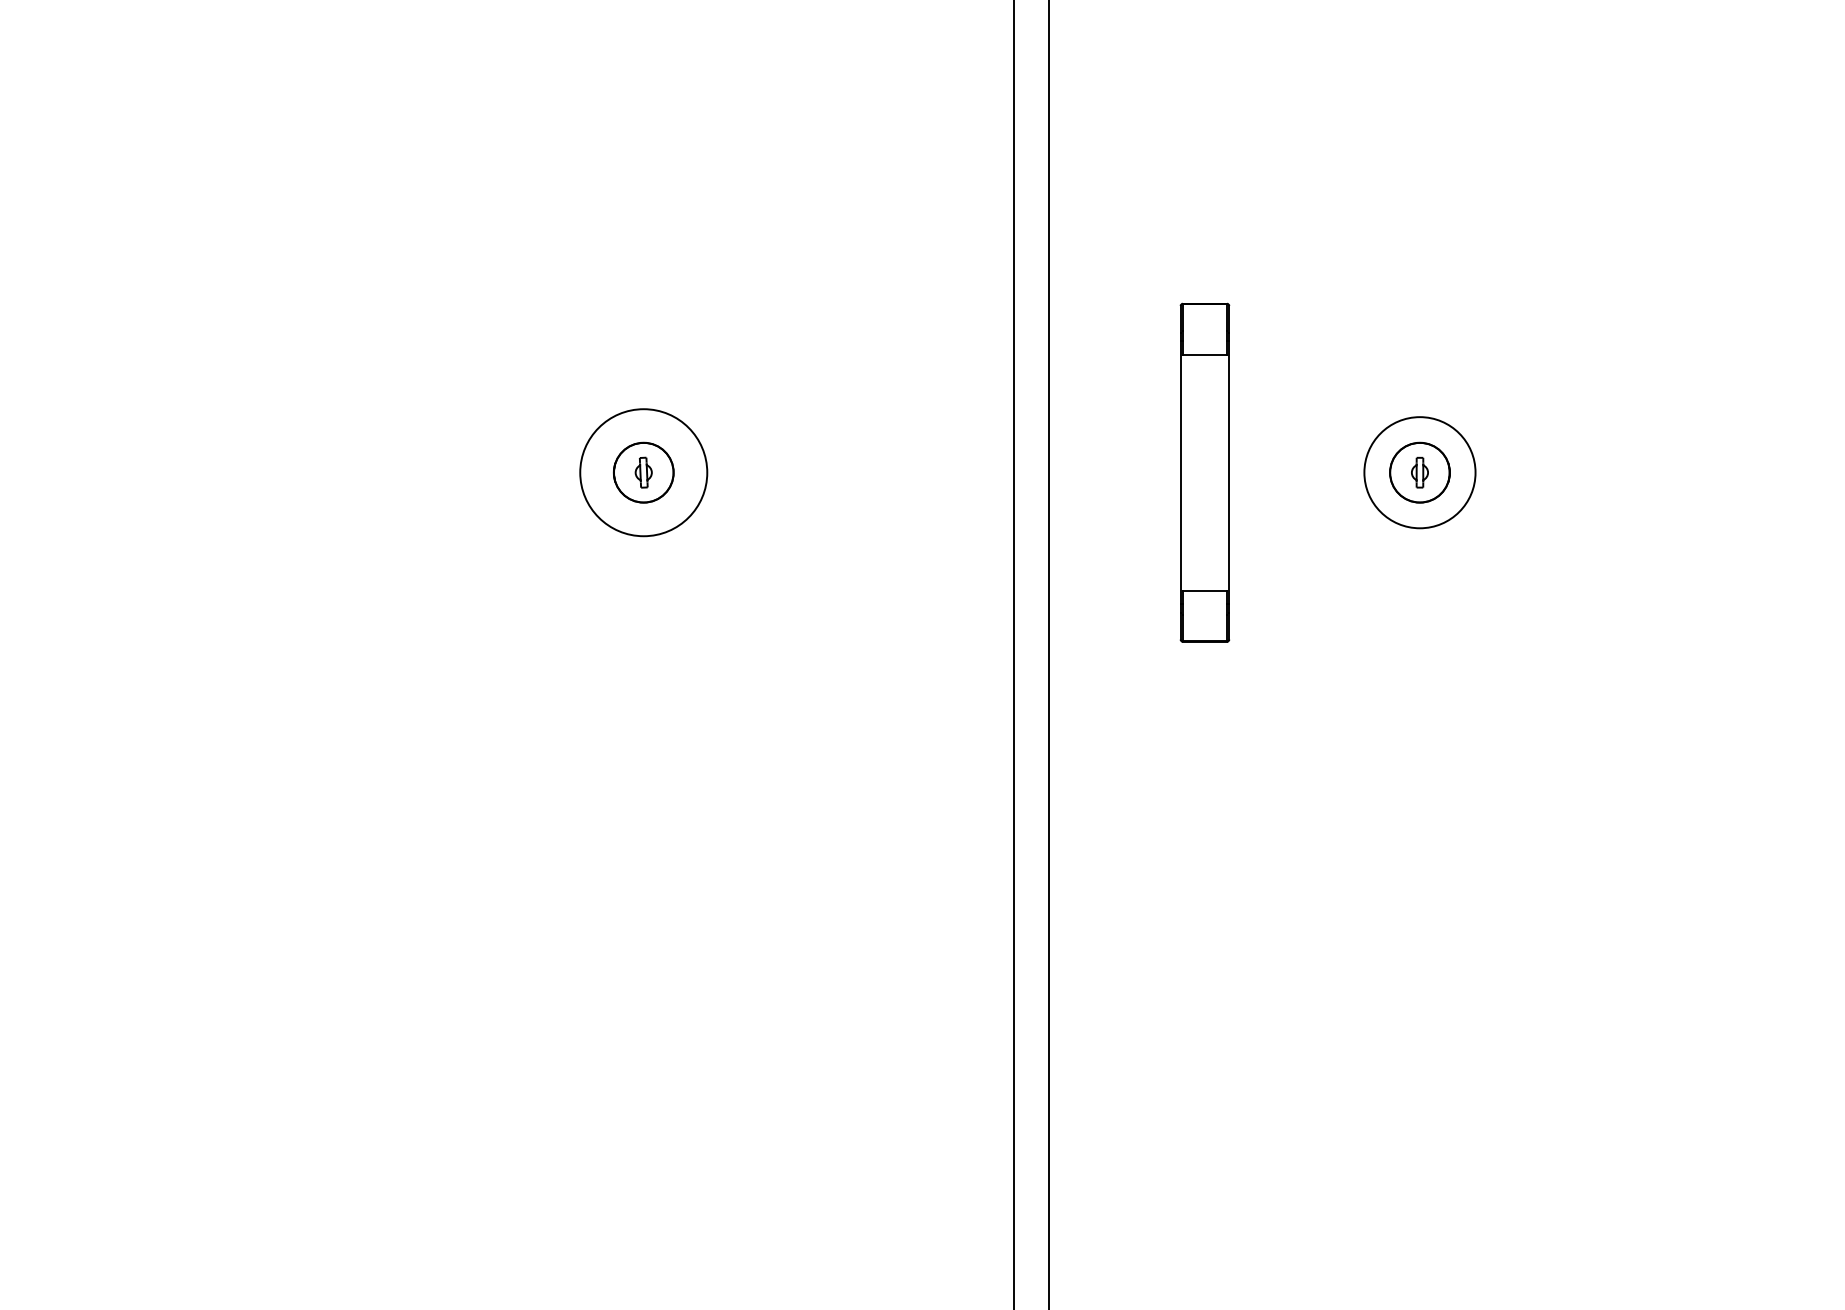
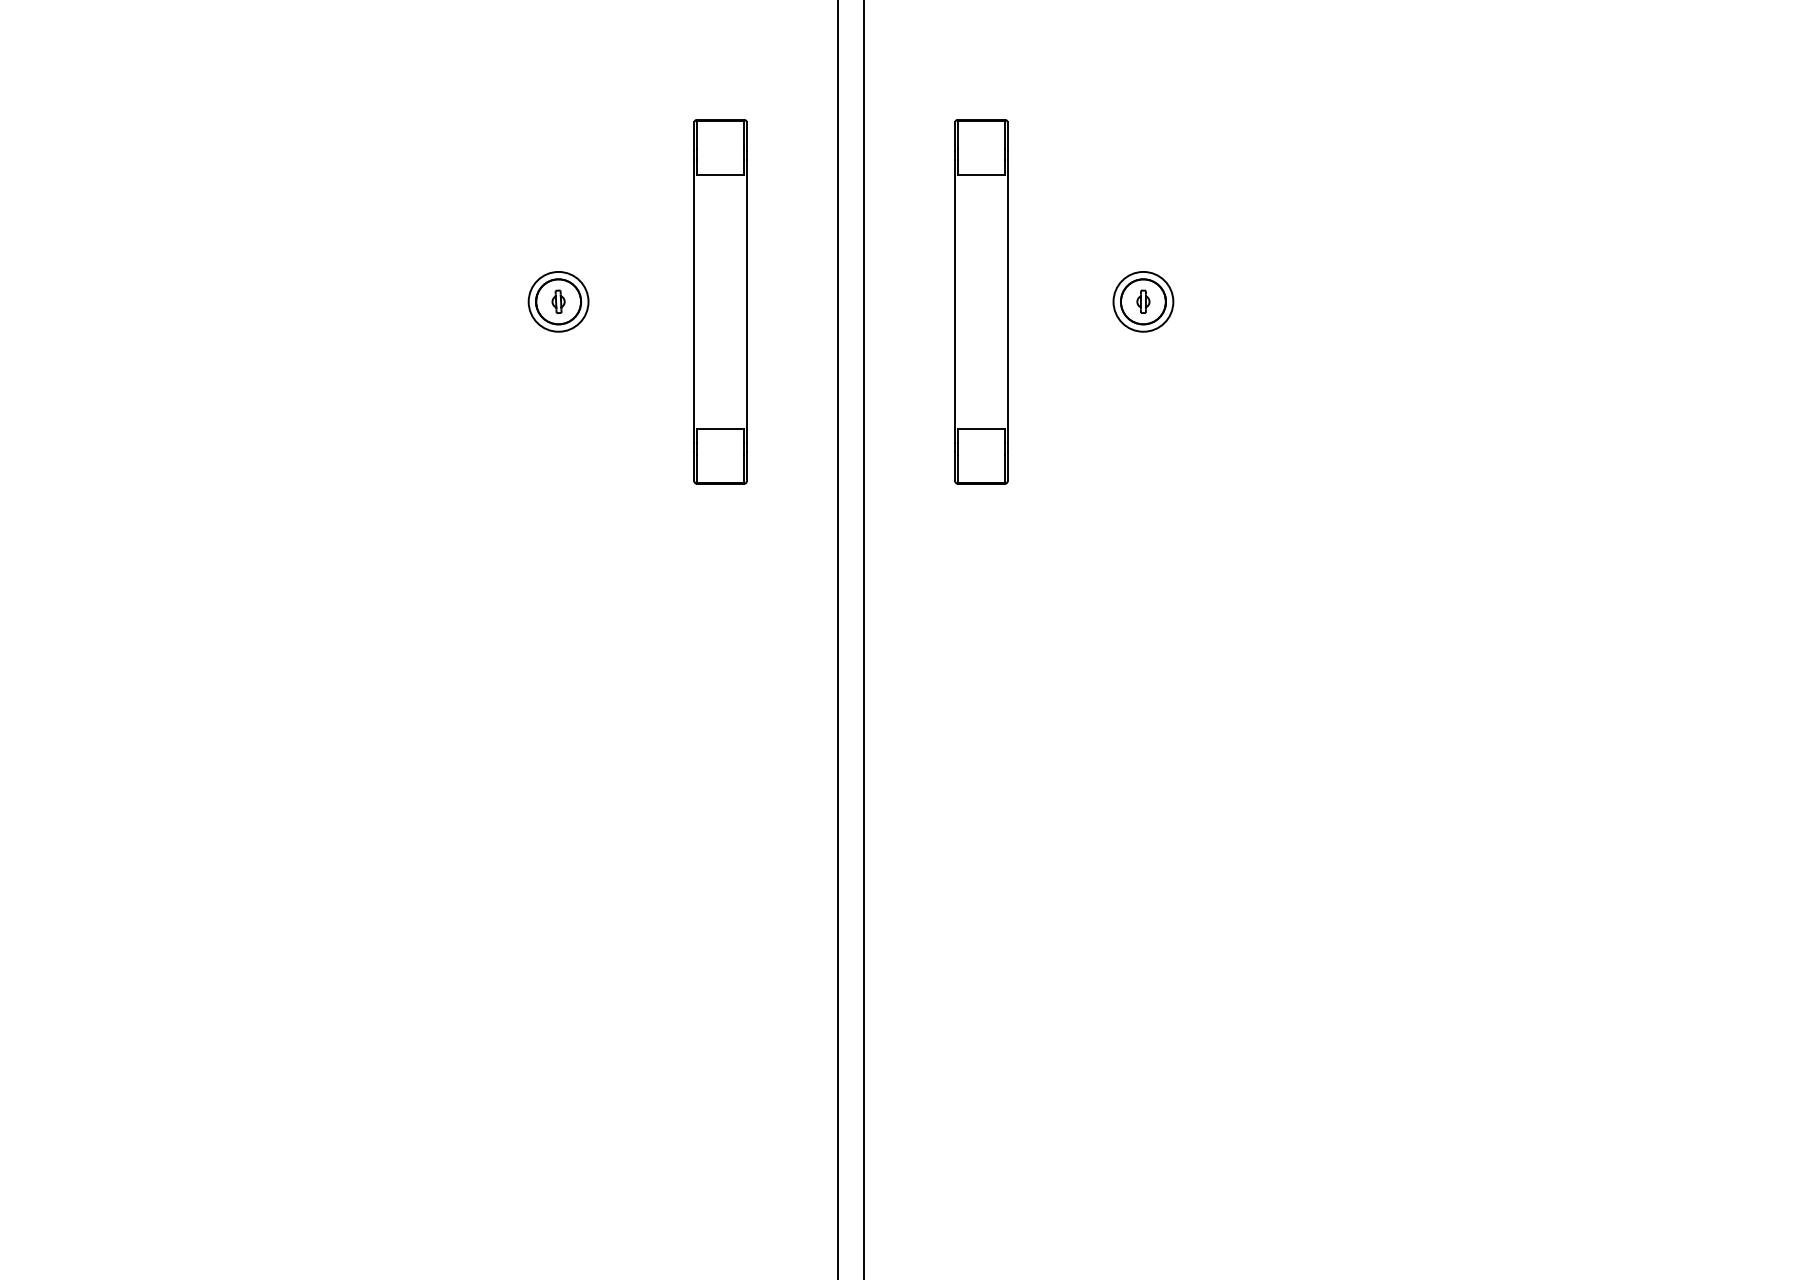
circle: (643, 472) -> (558, 301), size x0.62
part: (858, 472) -> (720, 301), added
part: (1205, 472) -> (981, 301), size x1.43
circle: (1420, 472) -> (1143, 301), size x0.71

